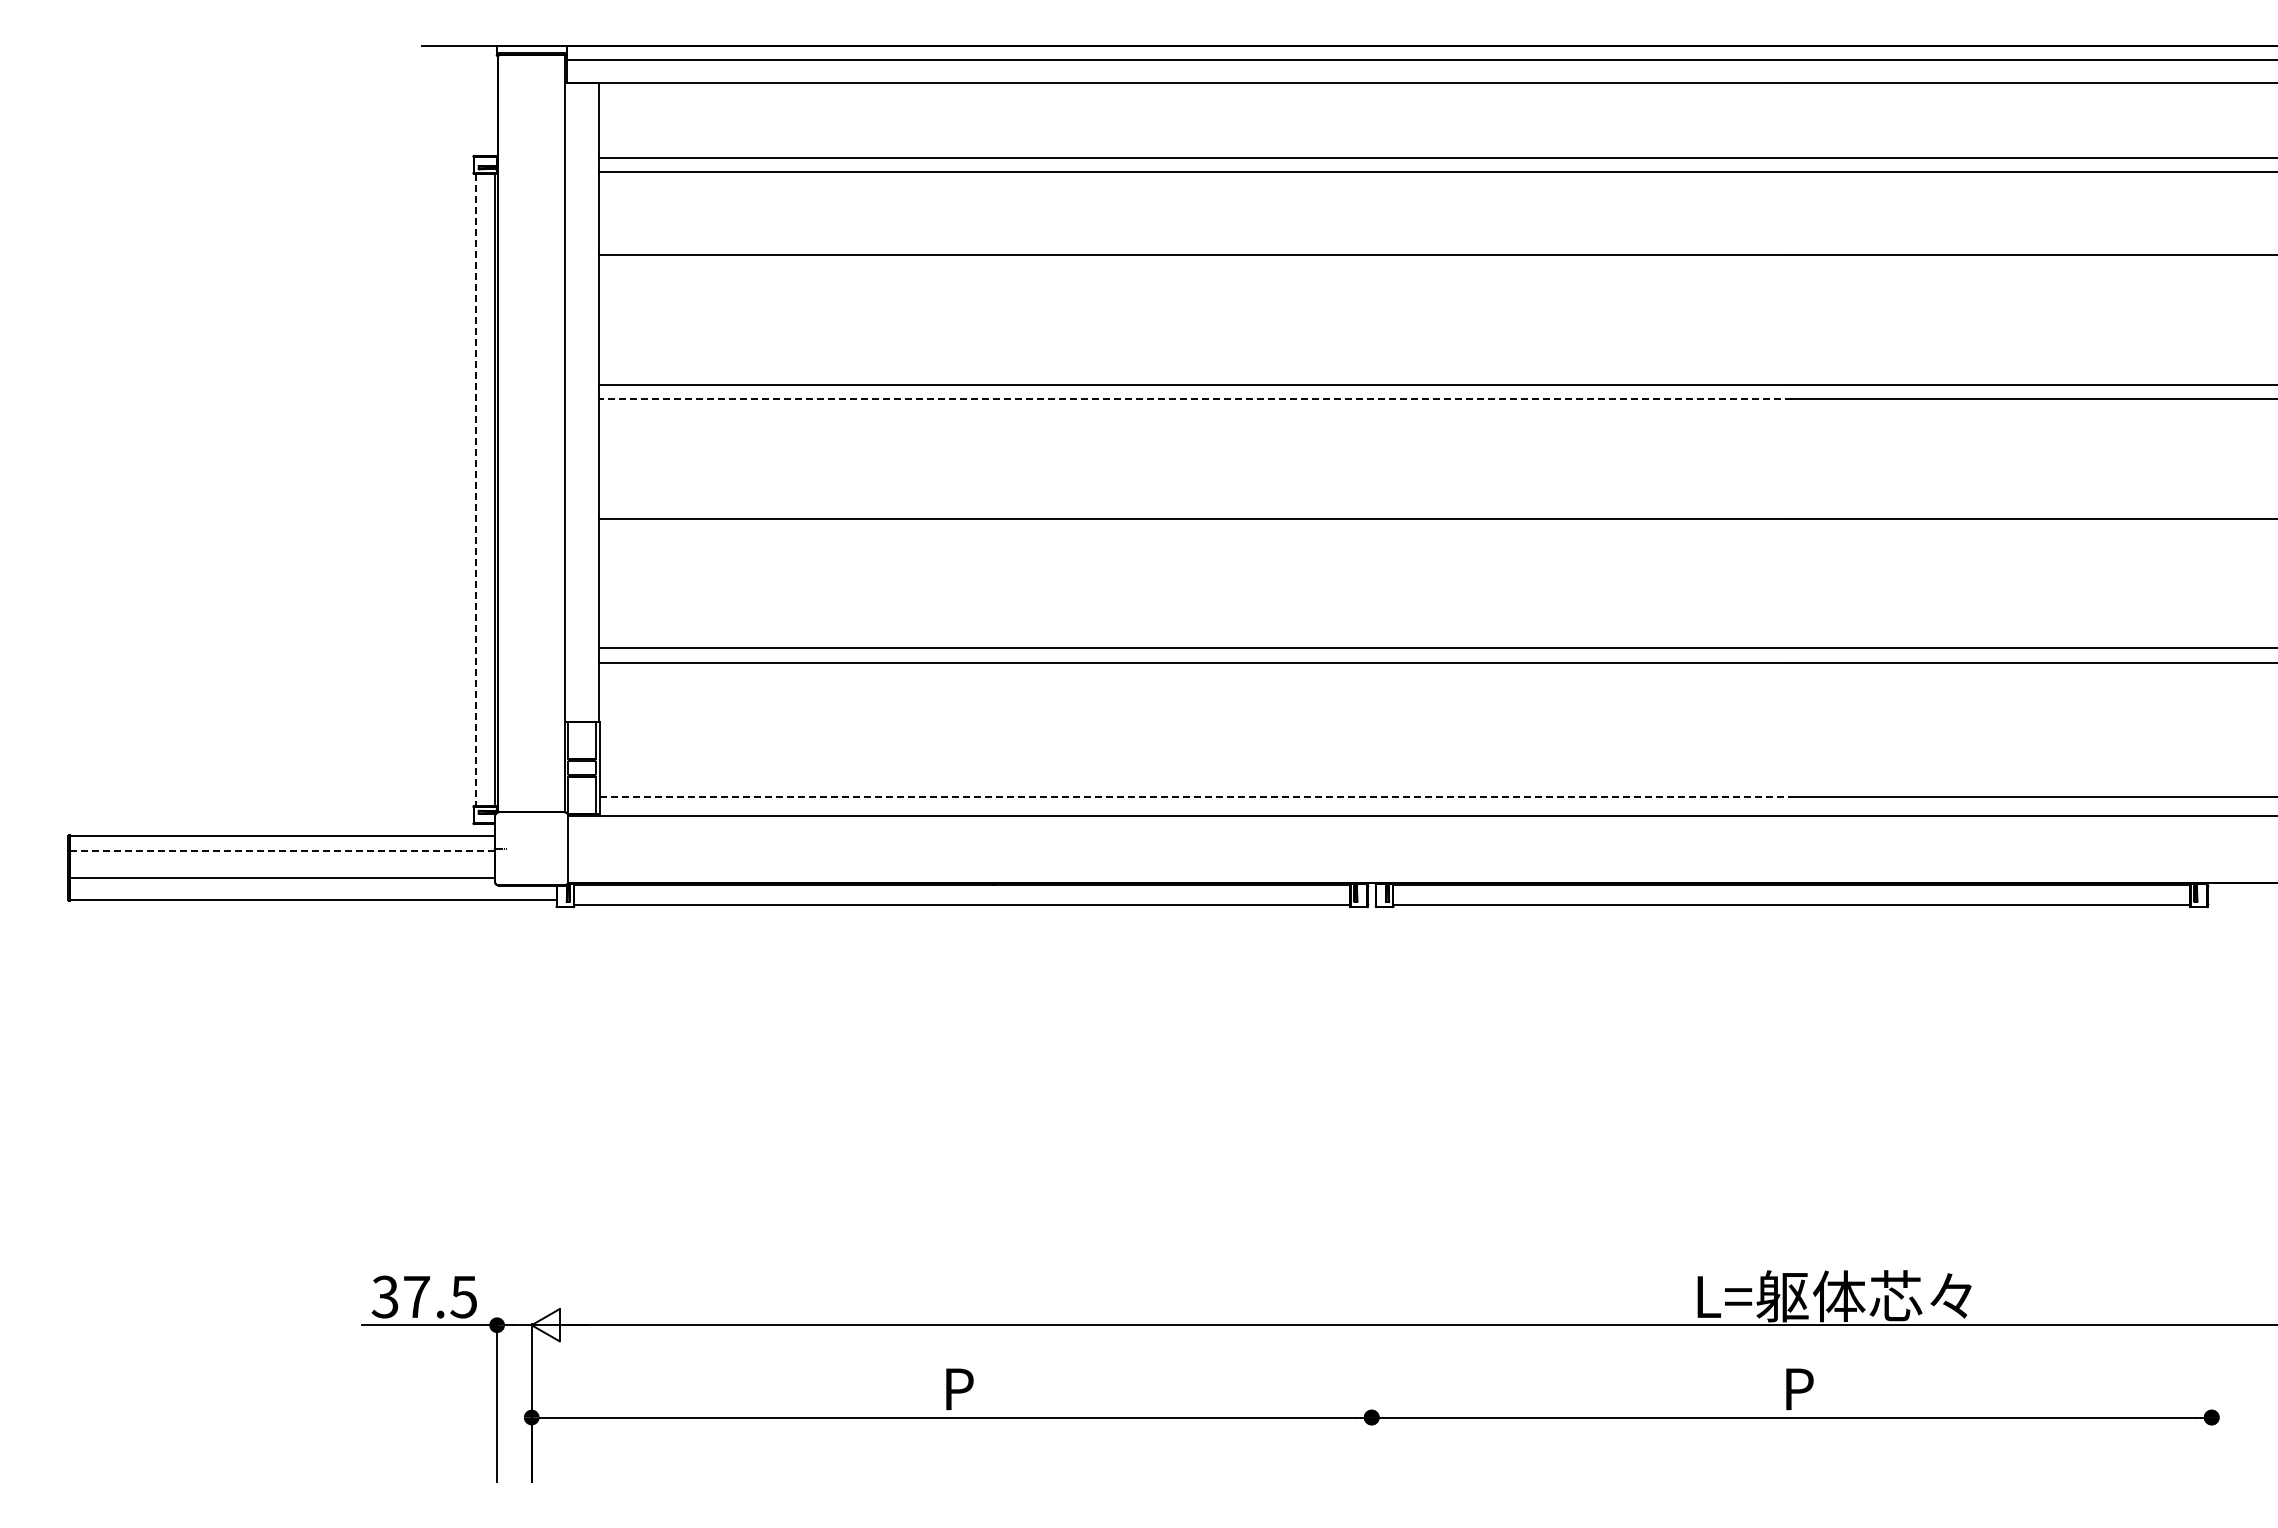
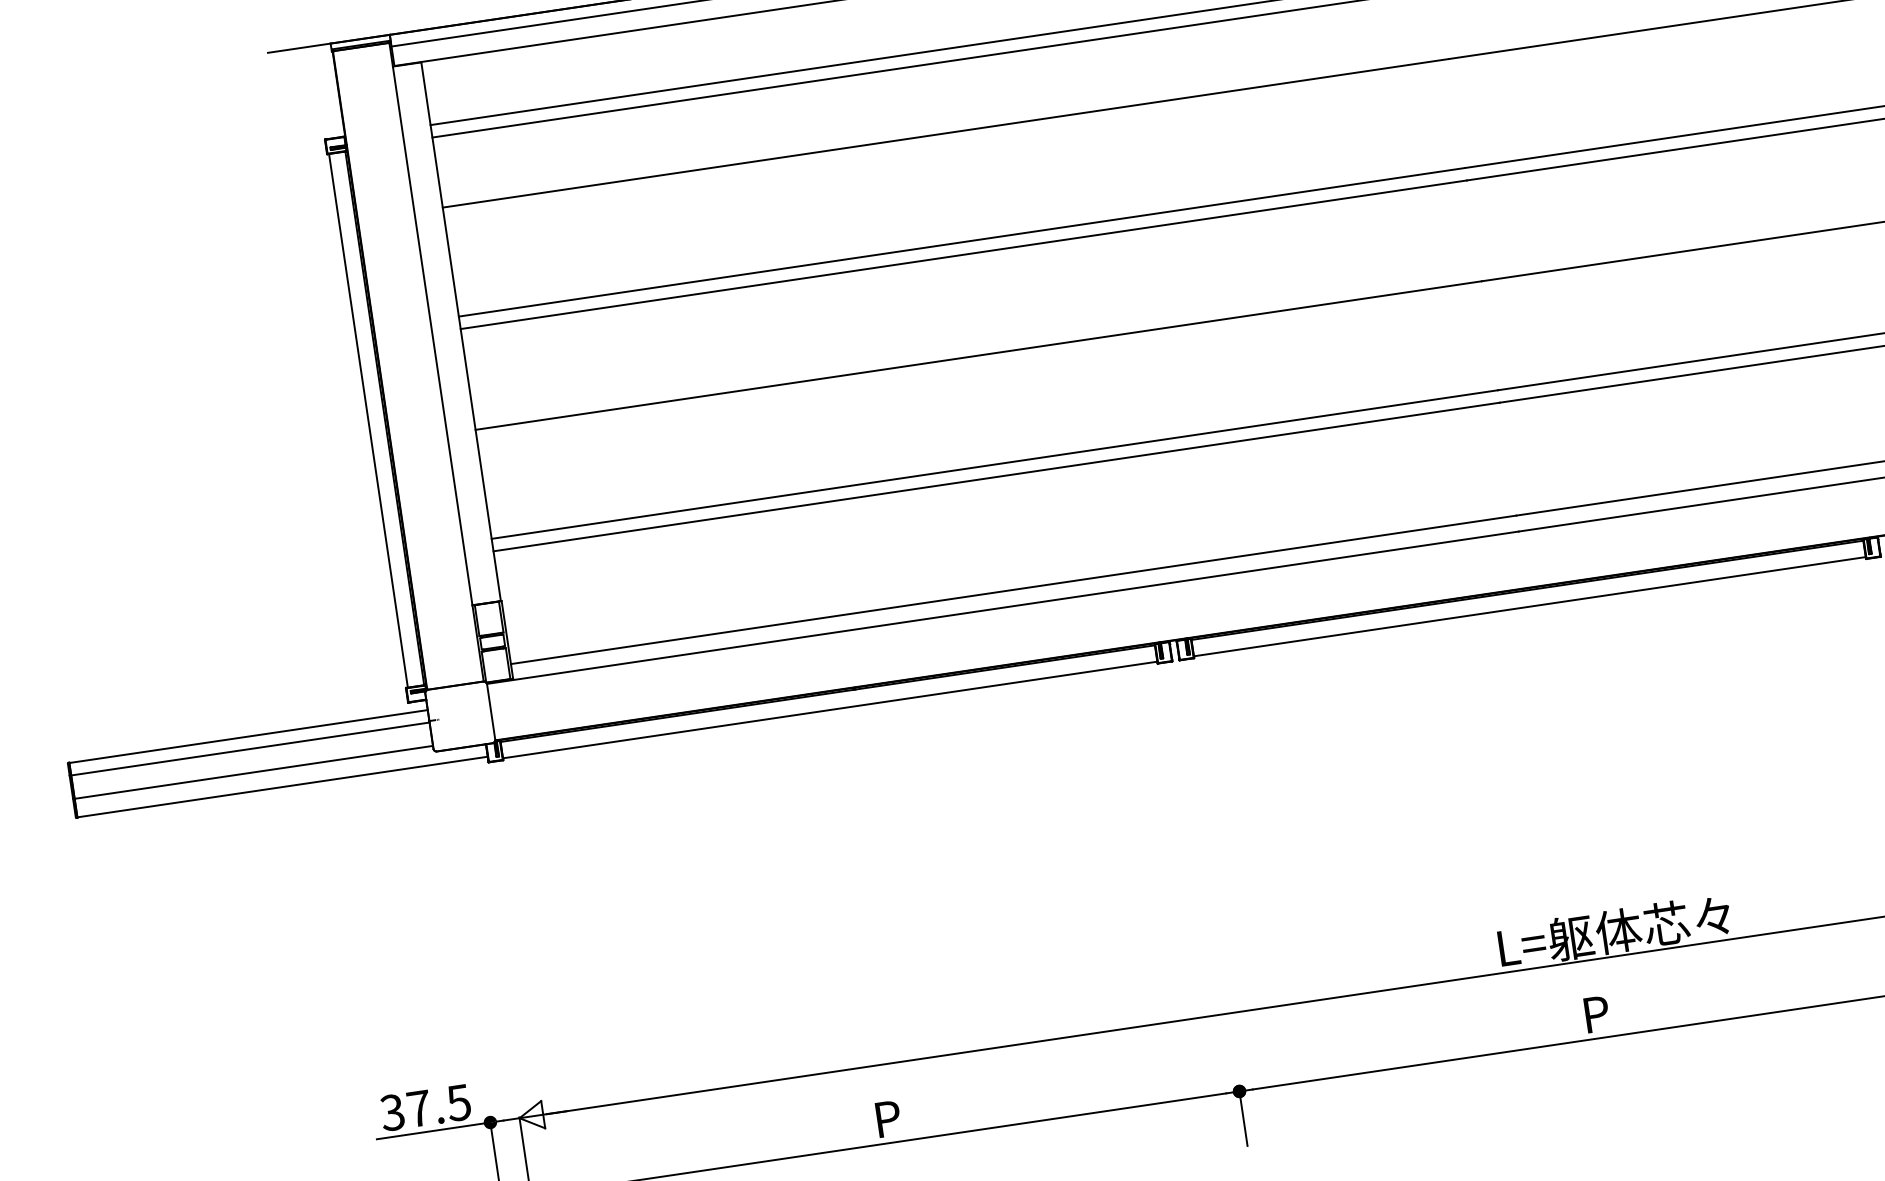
line: (1195, 399) -> (964, 254), dashed -> solid
line: (475, 490) -> (368, 421), dashed -> solid
line: (1196, 796) -> (1014, 589), dashed -> solid
line: (283, 850) -> (251, 748), dashed -> solid
line: (1371, 1449) -> (1243, 1118), added

